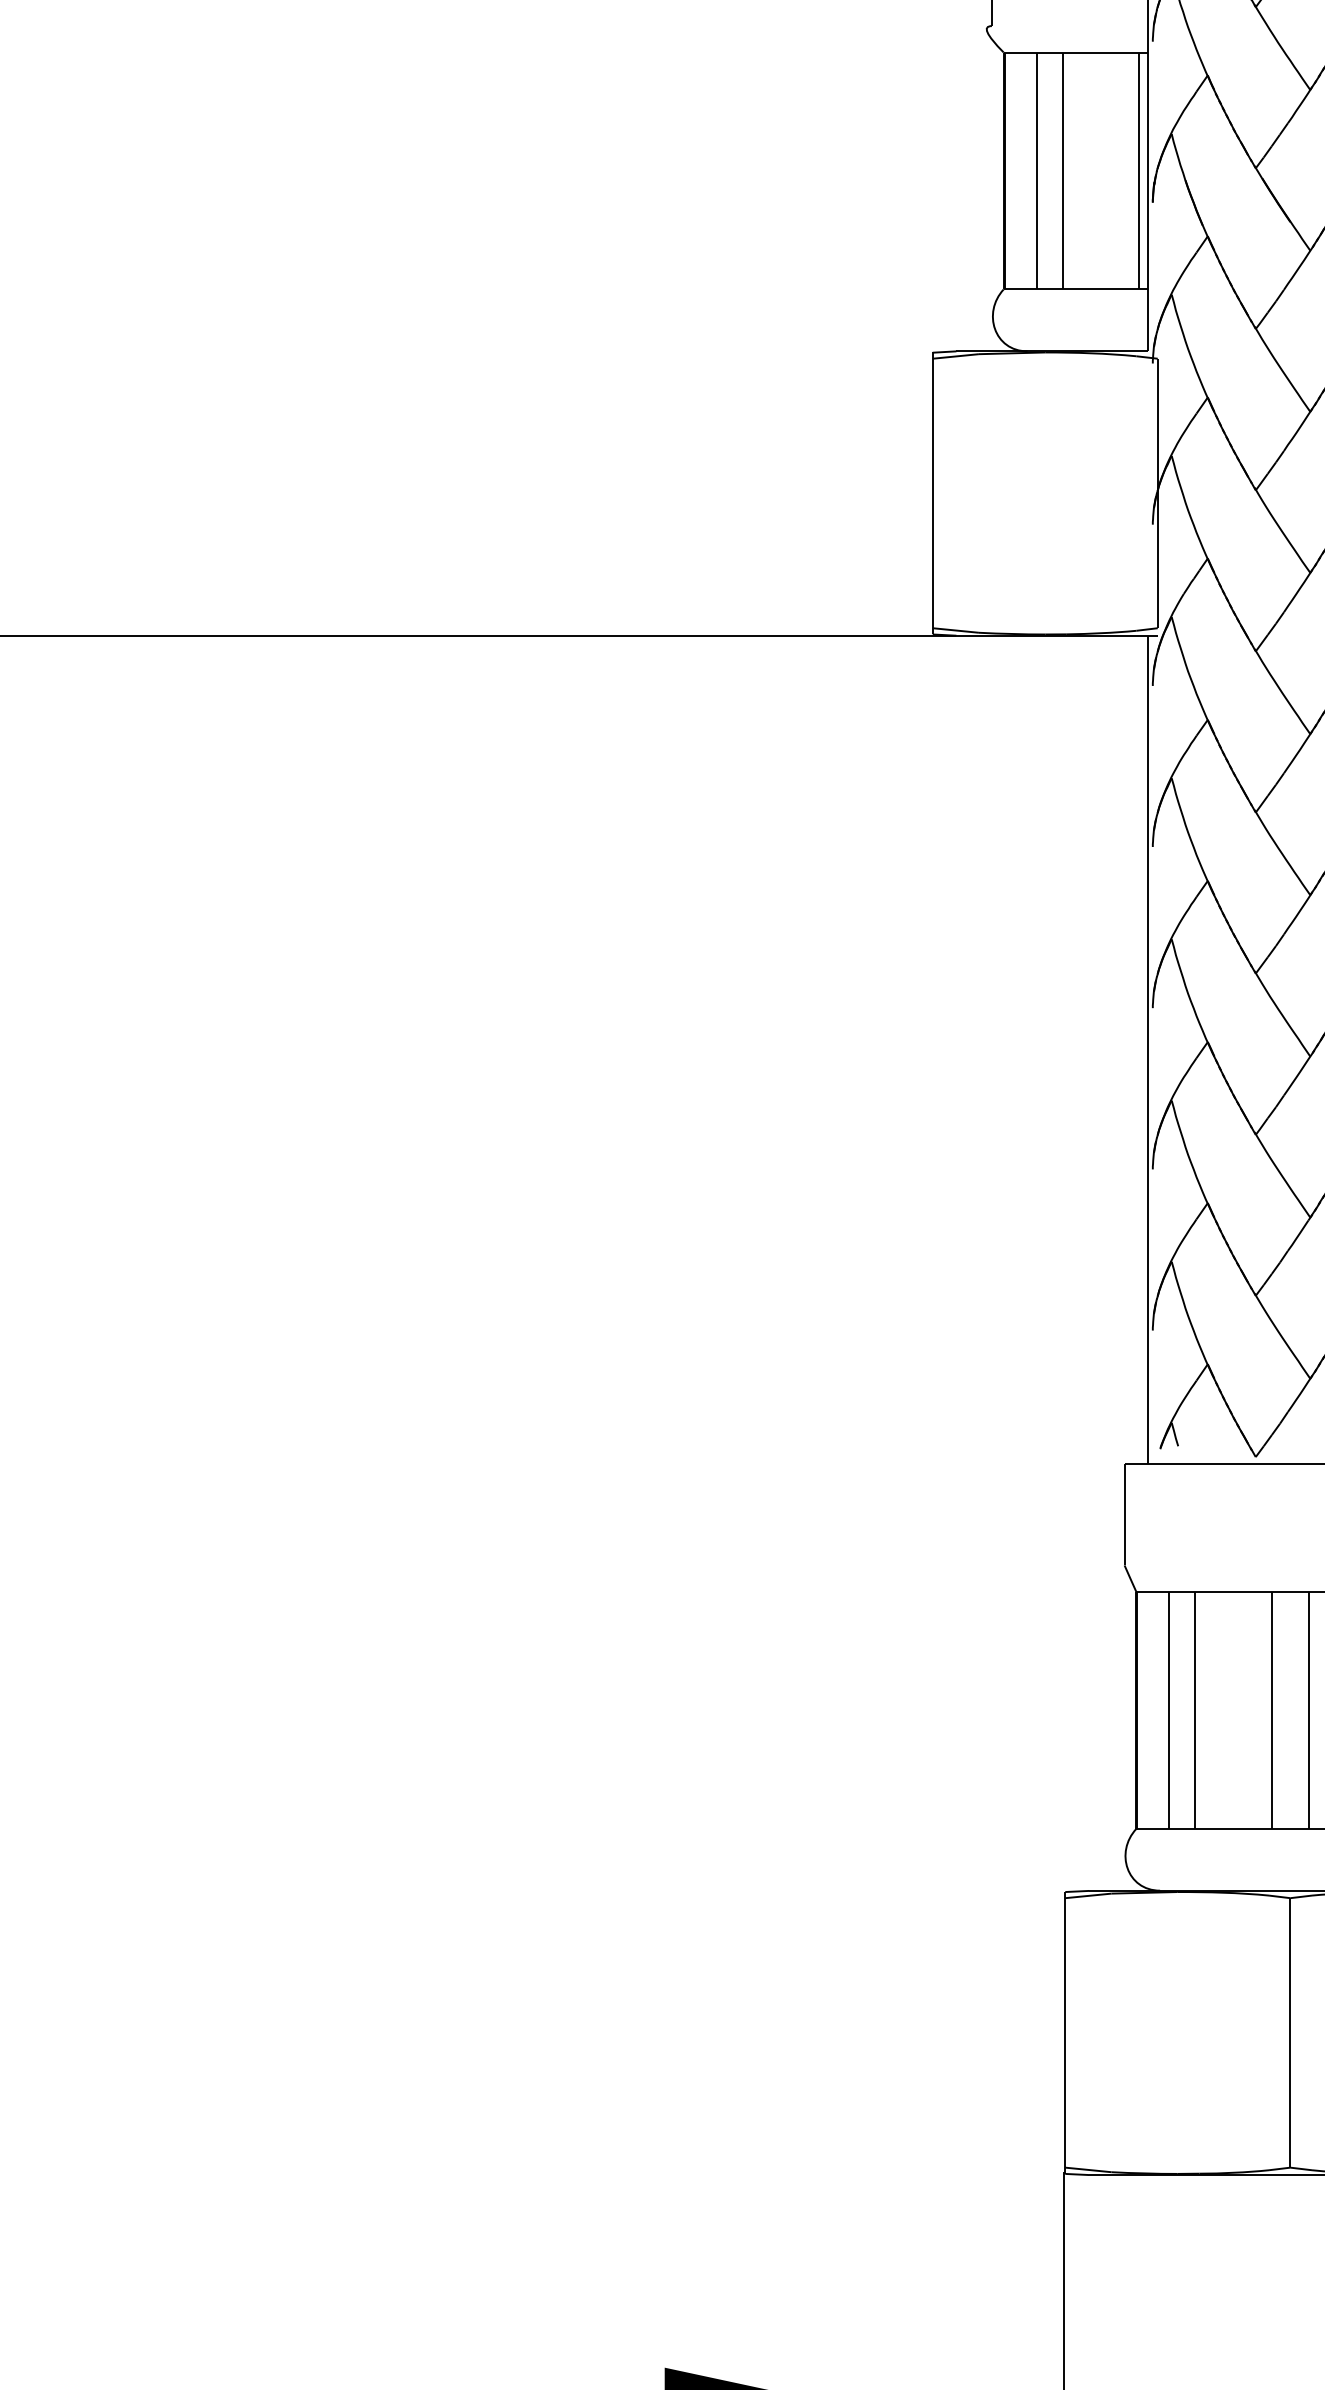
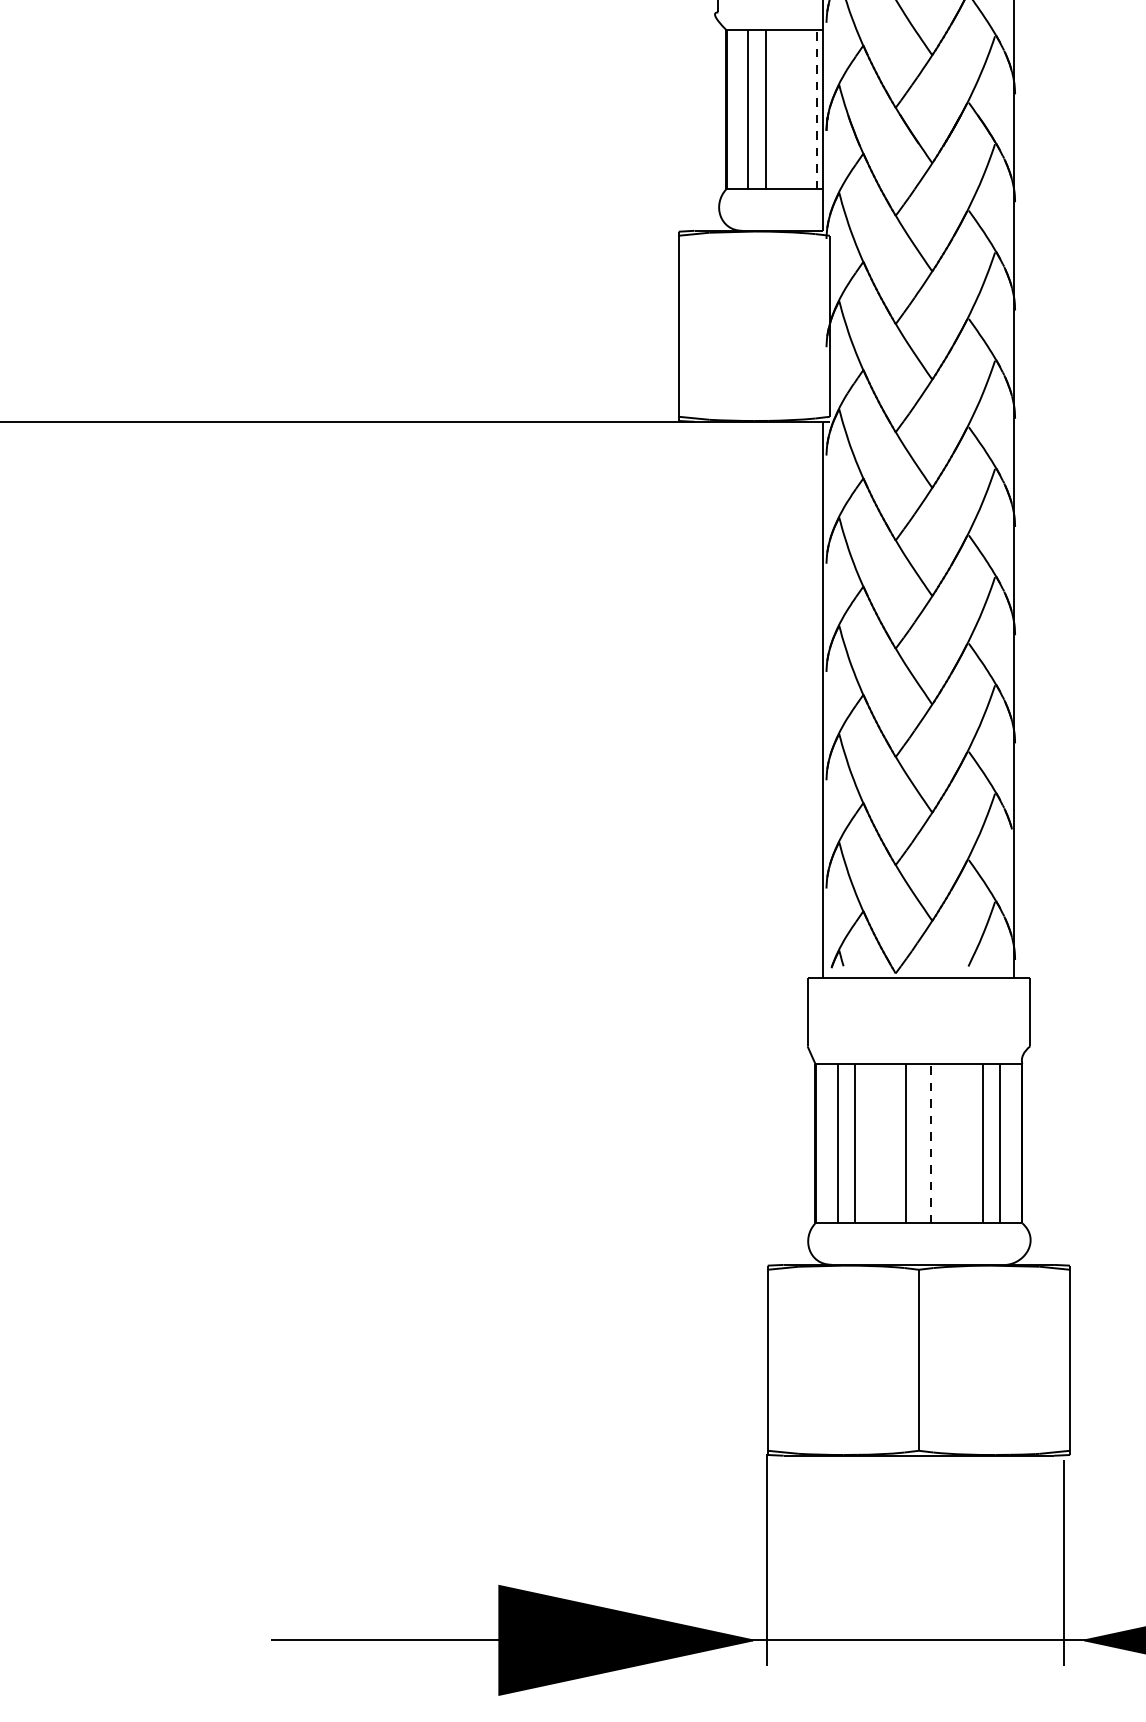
line: (1139, 170) -> (817, 109), solid -> dashed
line: (1309, 1710) -> (931, 1143), solid -> dashed

